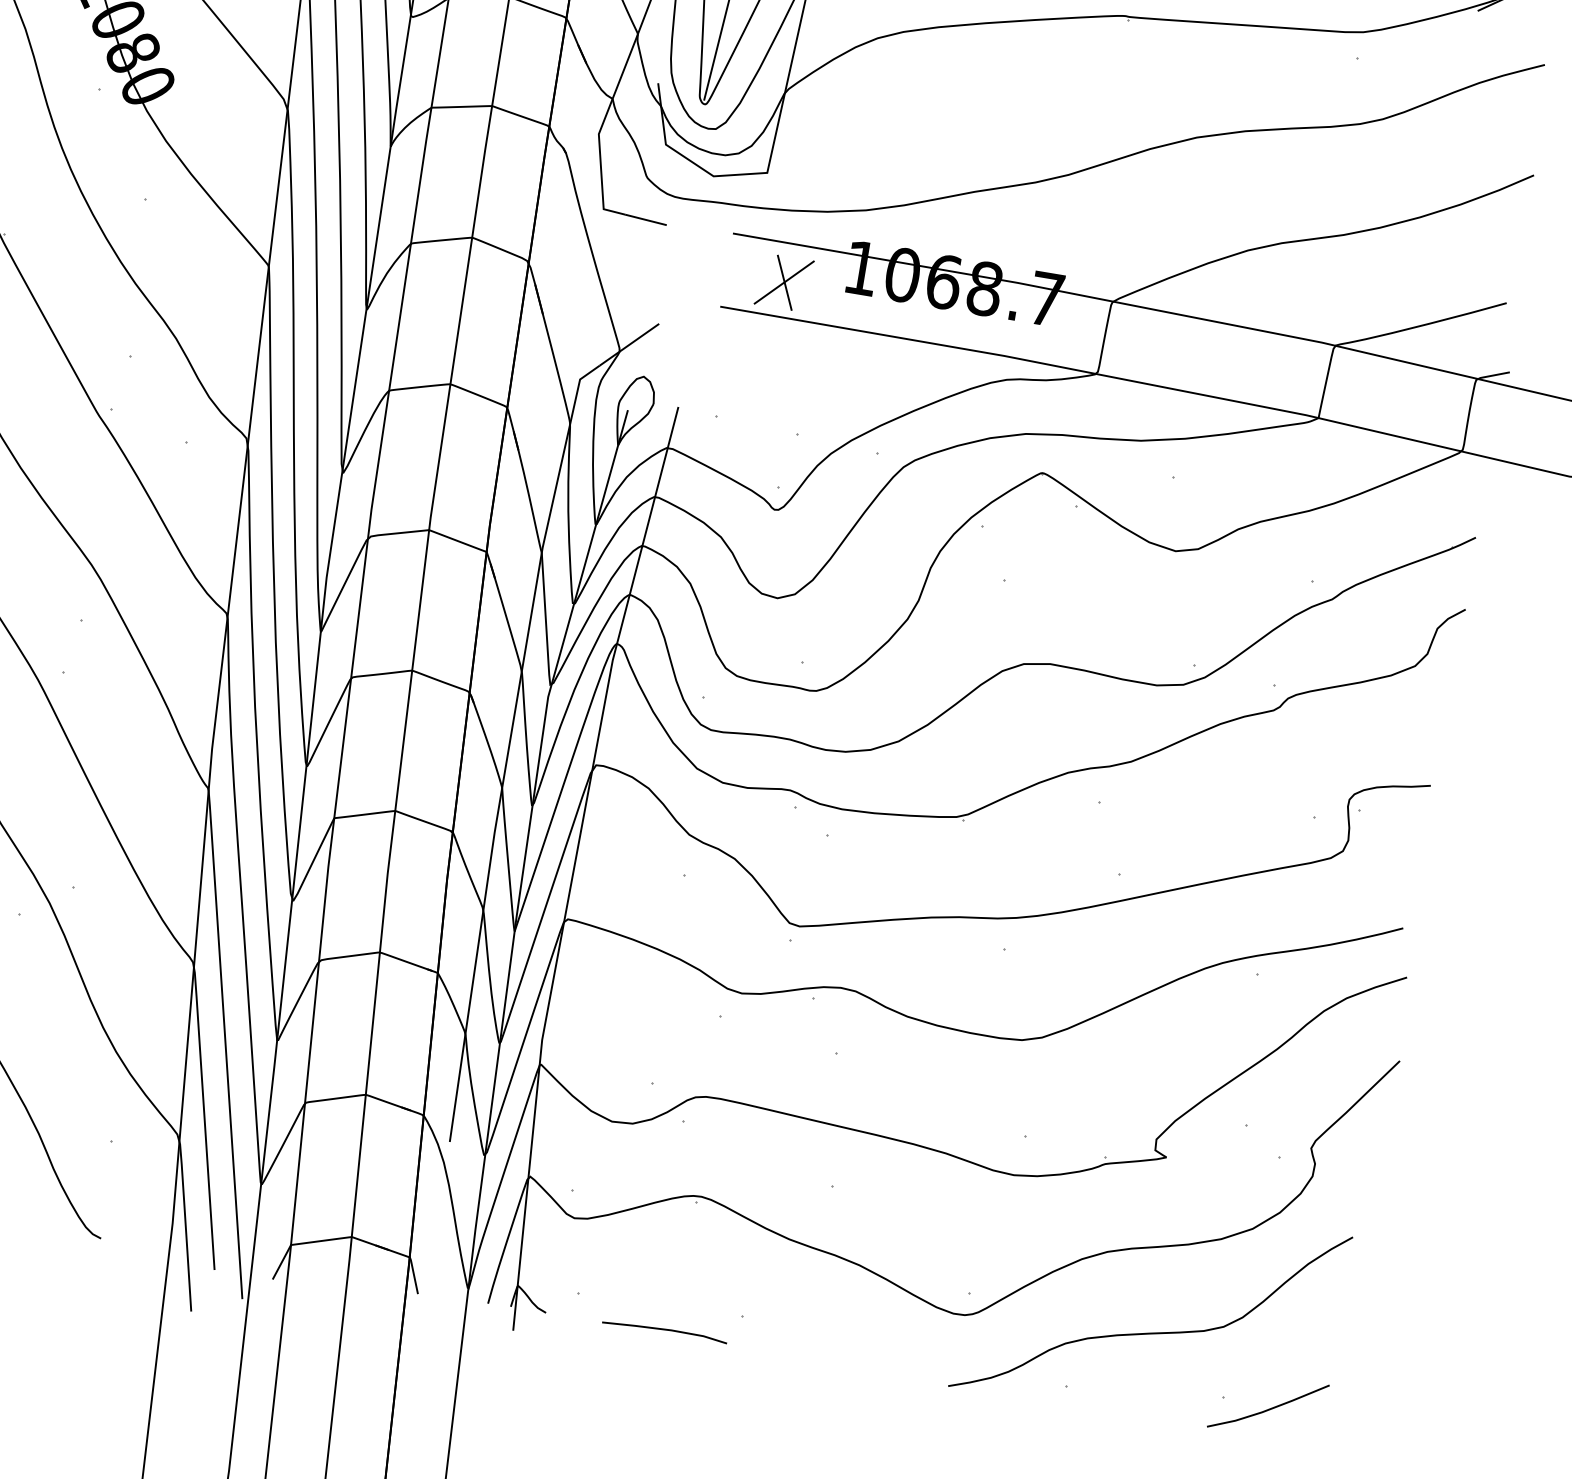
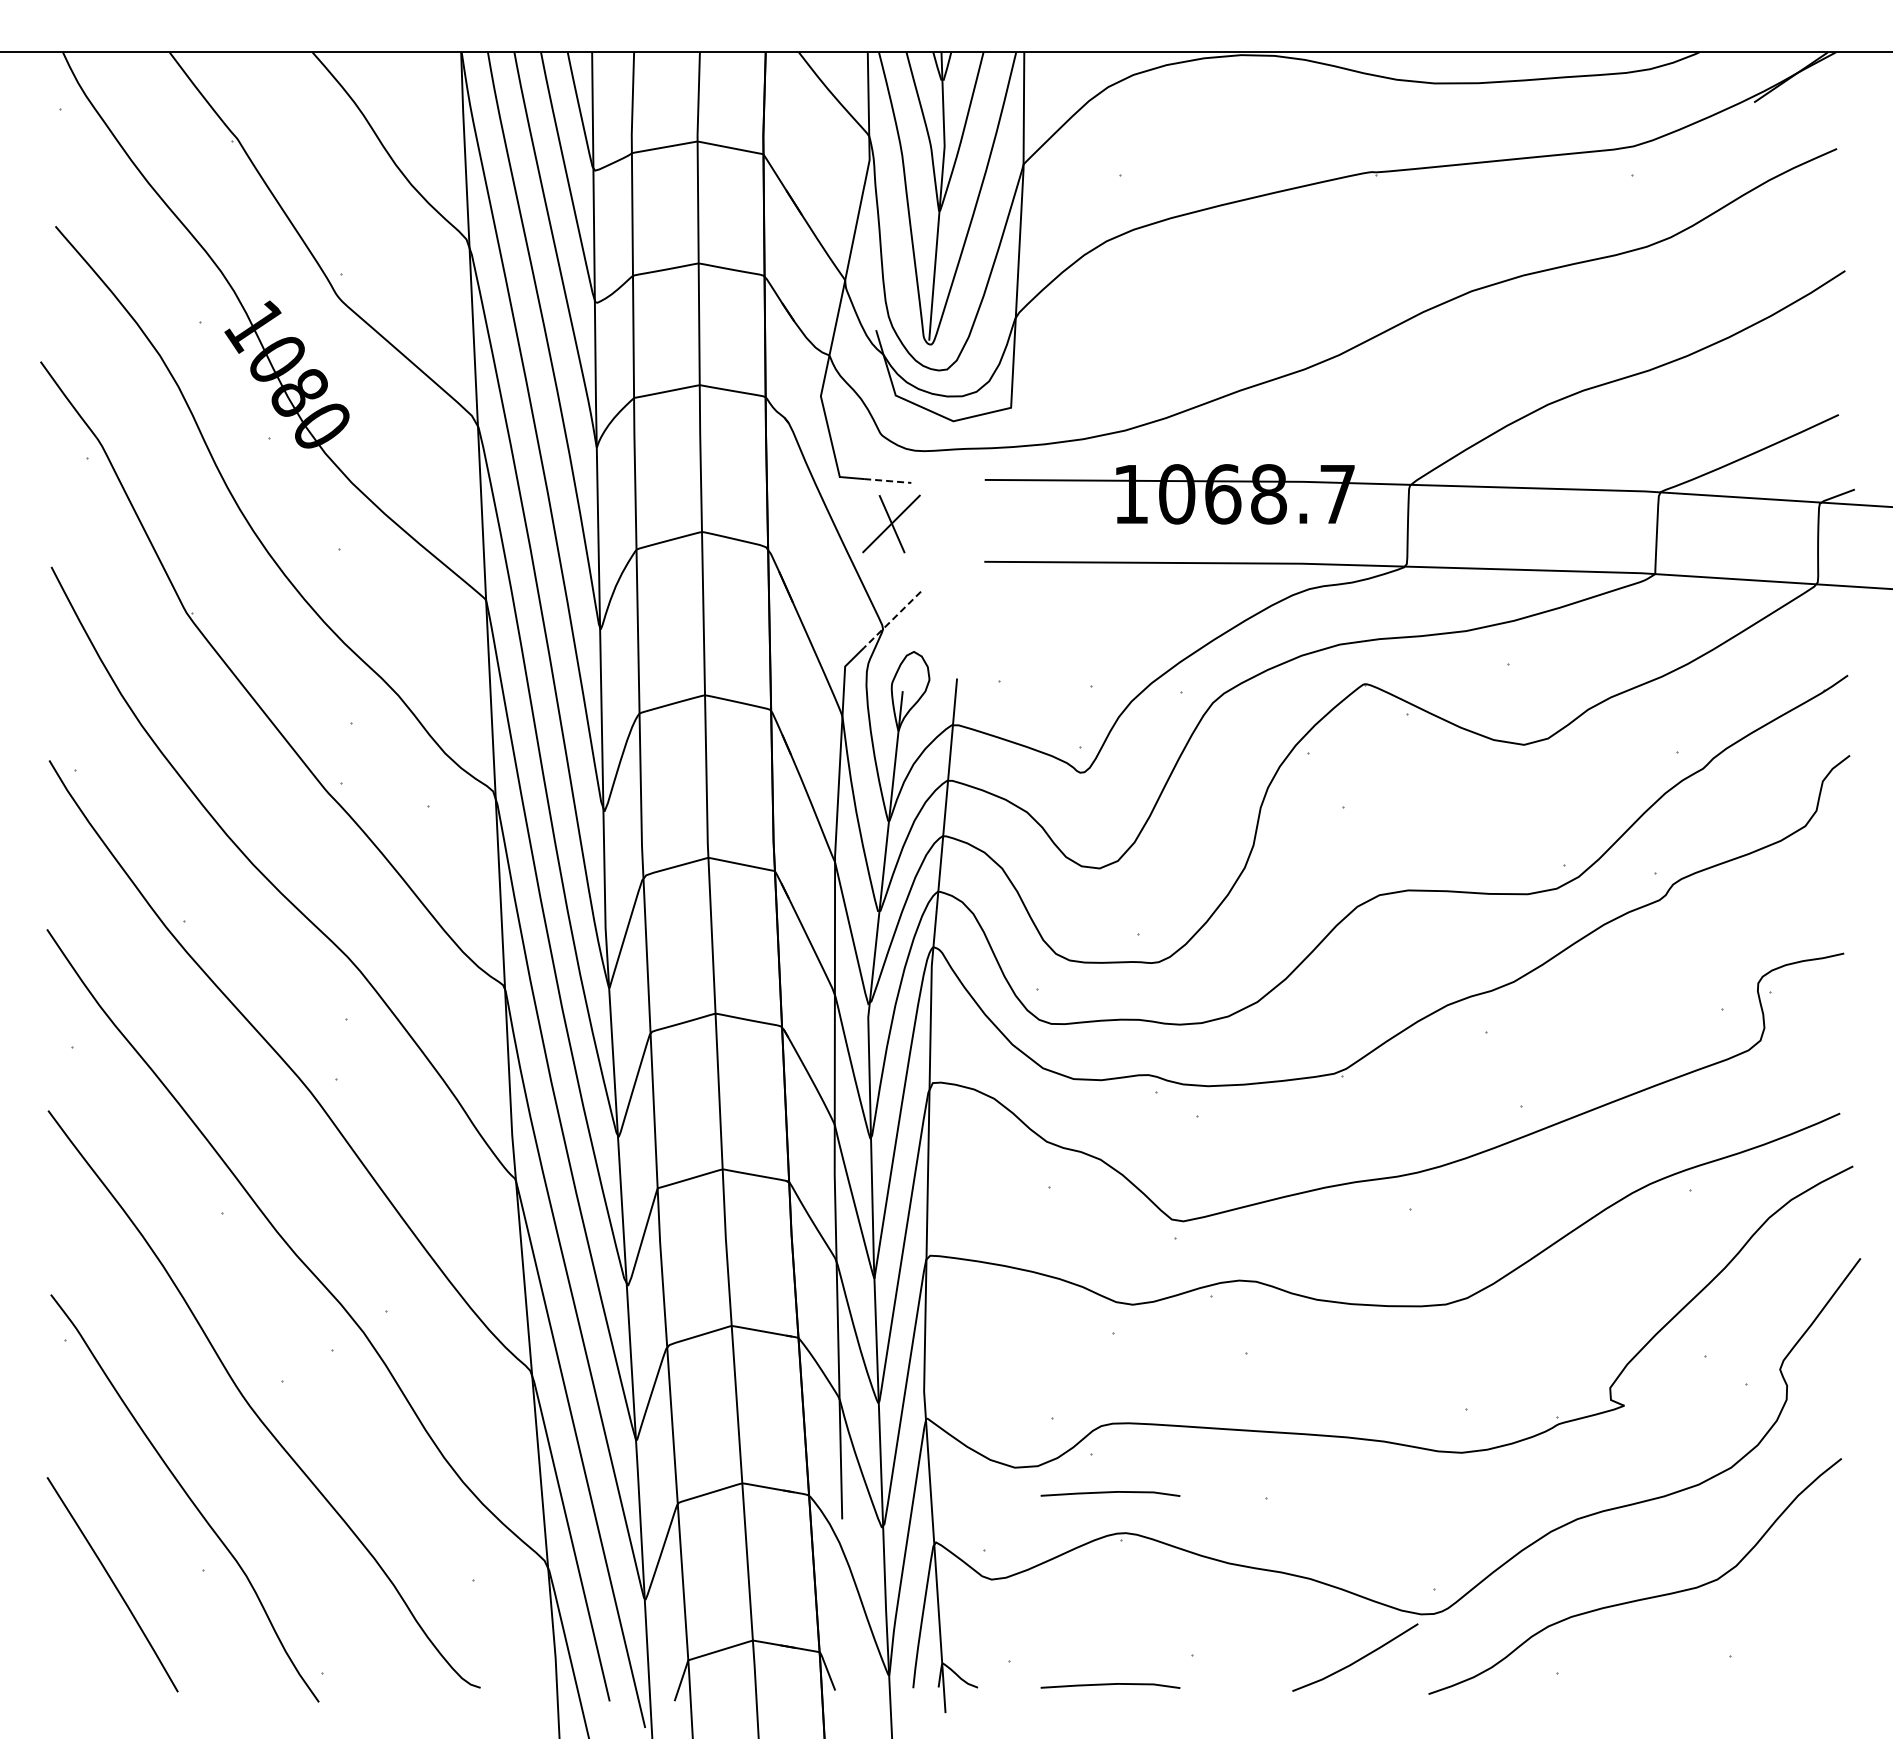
line: (645, 220) -> (887, 481), solid -> dashed
part: (784, 282) -> (891, 523), moved
line: (629, 345) -> (892, 620), solid -> dashed
line: (693, 1159) -> (1110, 1493), added
line: (1269, 1408) -> (1357, 1659), moved

